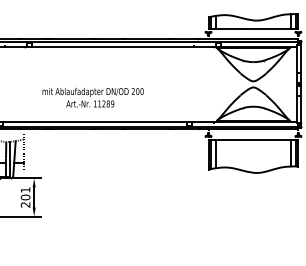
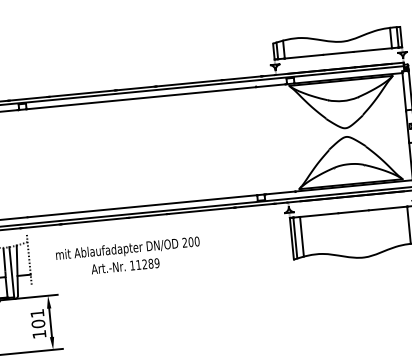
text: (92, 97) -> (127, 256), moved
text: (25, 204) -> (39, 333), 201 -> 101

